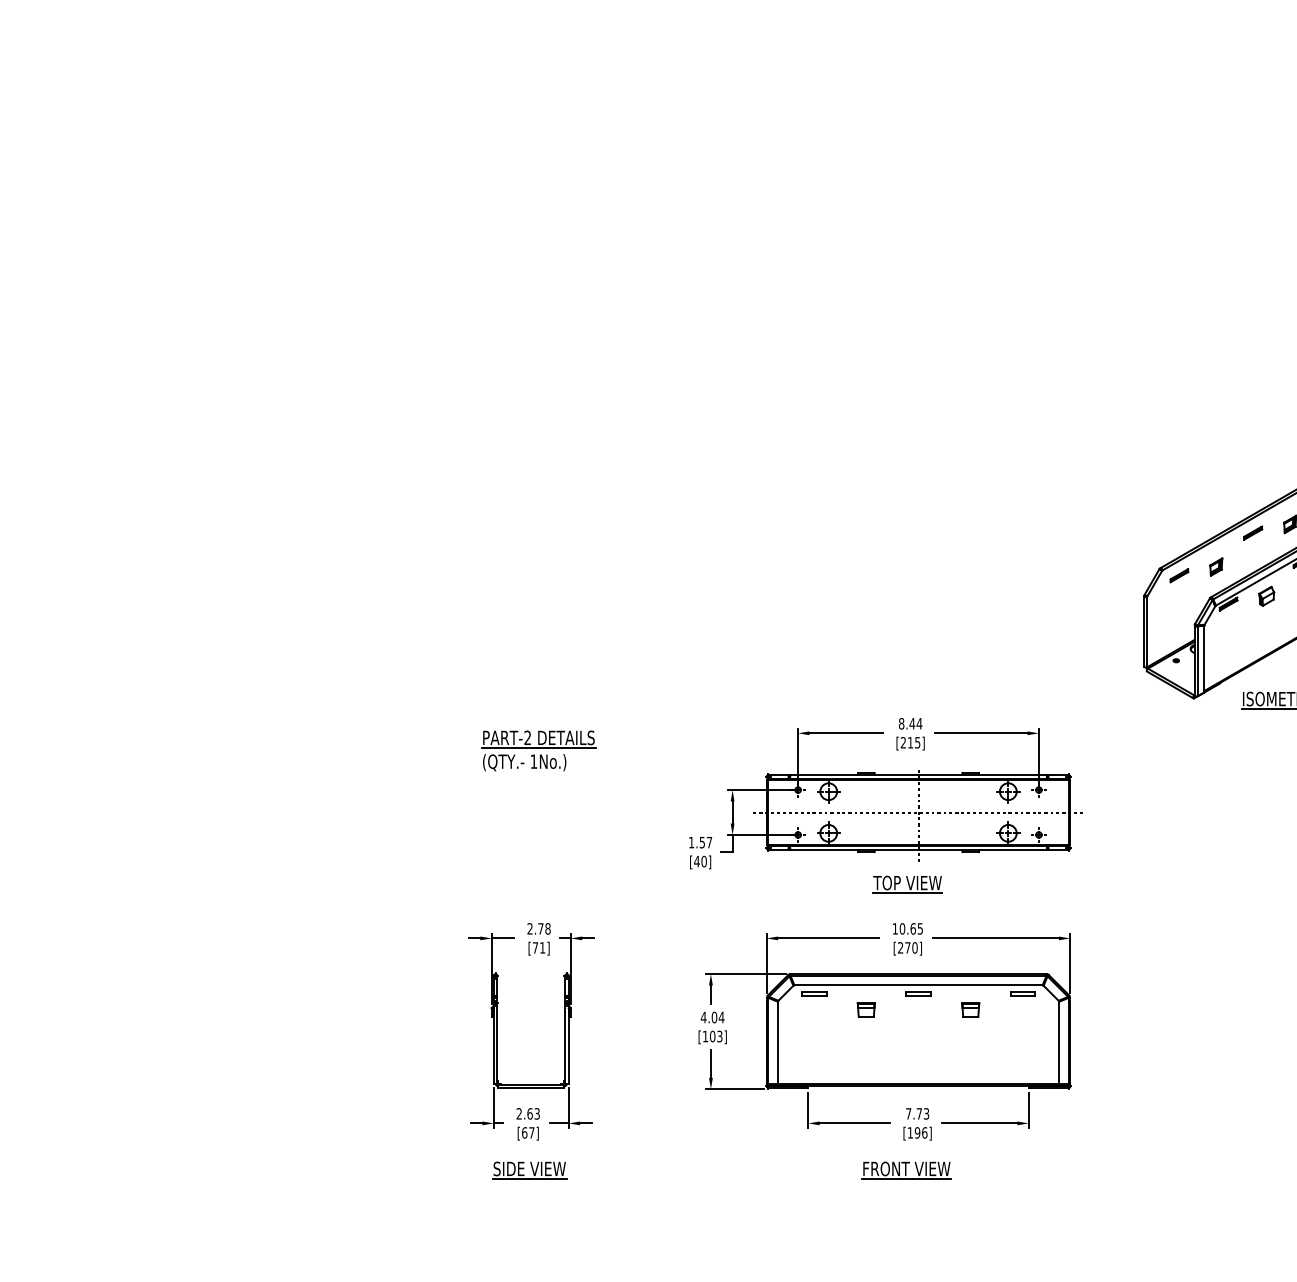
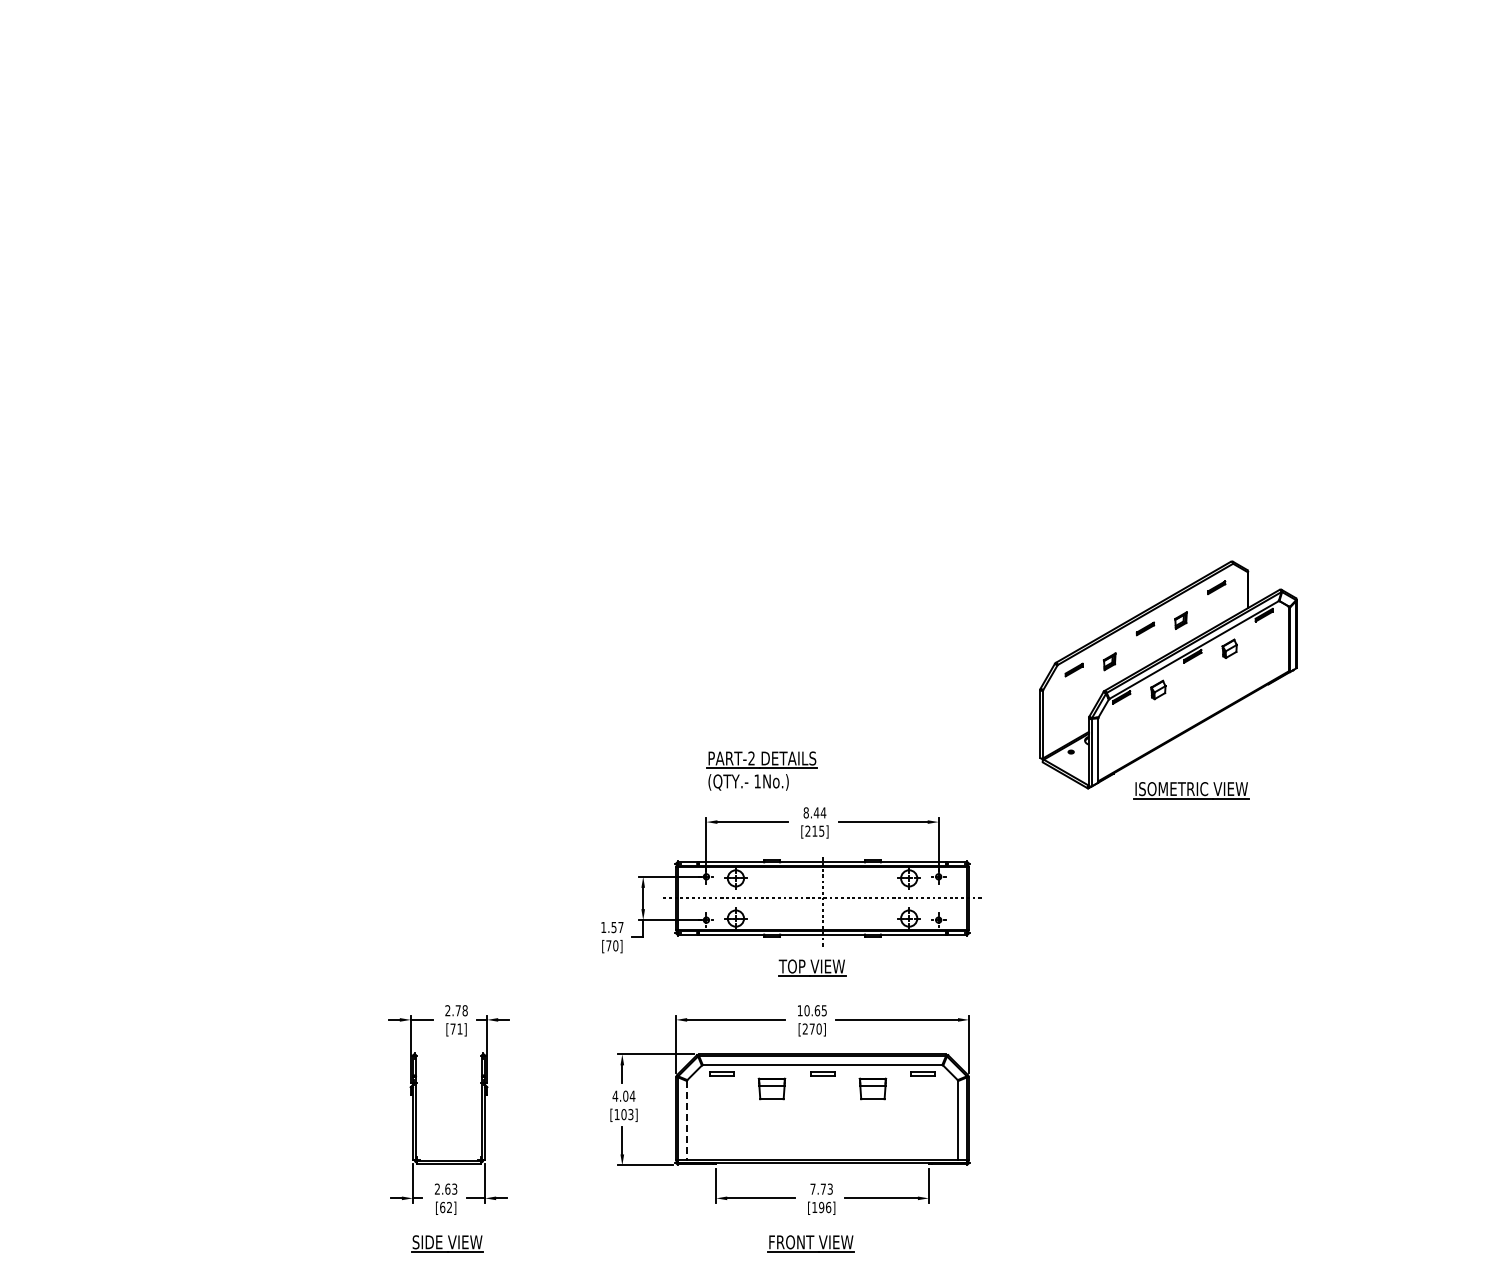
part: (537, 750) -> (761, 770), moved
text: (696, 861) -> (608, 945), [40] -> [70]
part: (866, 1009) -> (772, 1088), size x1.6
part: (970, 1009) -> (872, 1088), size x1.6
line: (777, 1043) -> (686, 1121), solid -> dashed
text: (531, 1131) -> (449, 1206), [67] -> [62]

